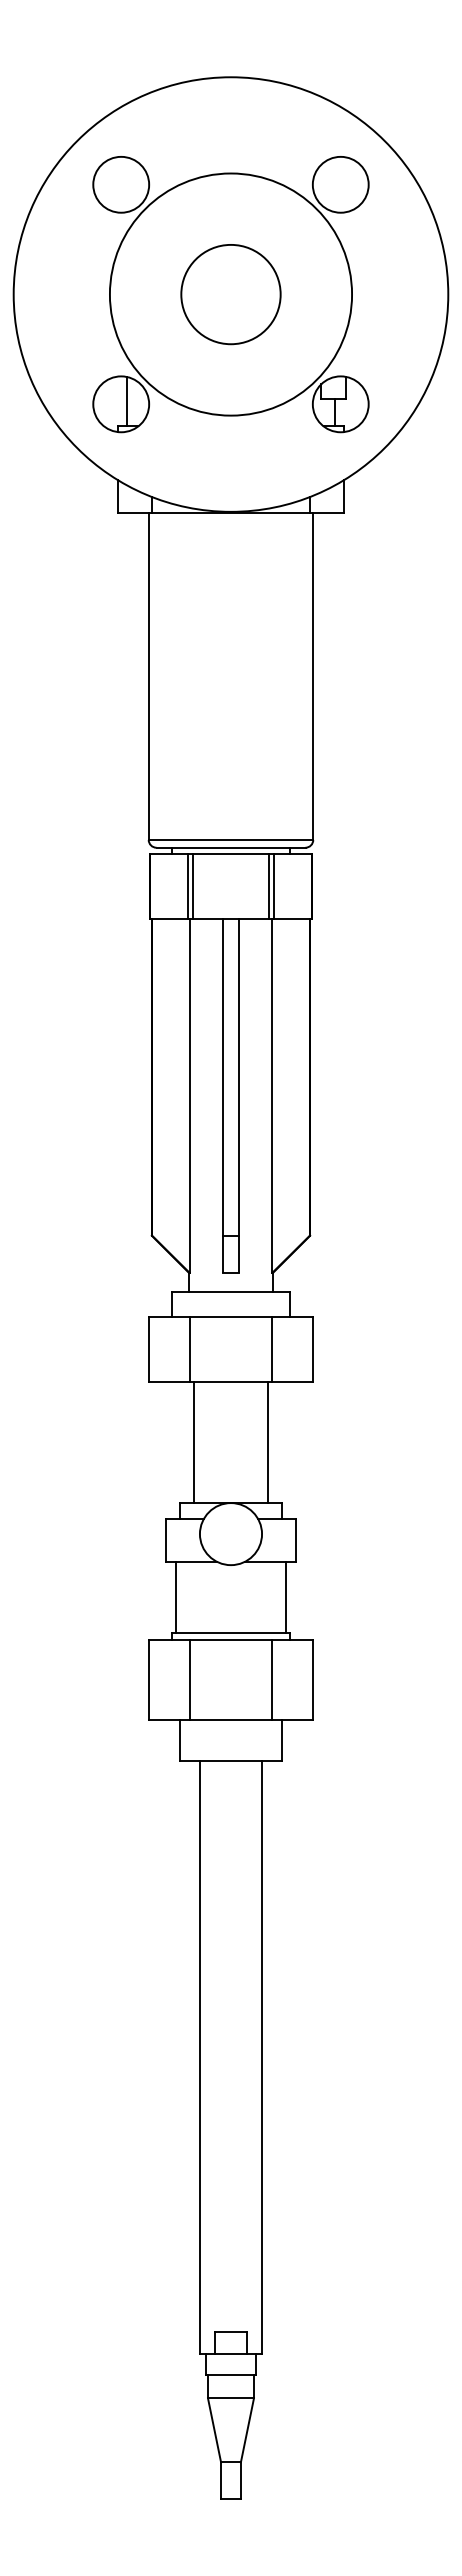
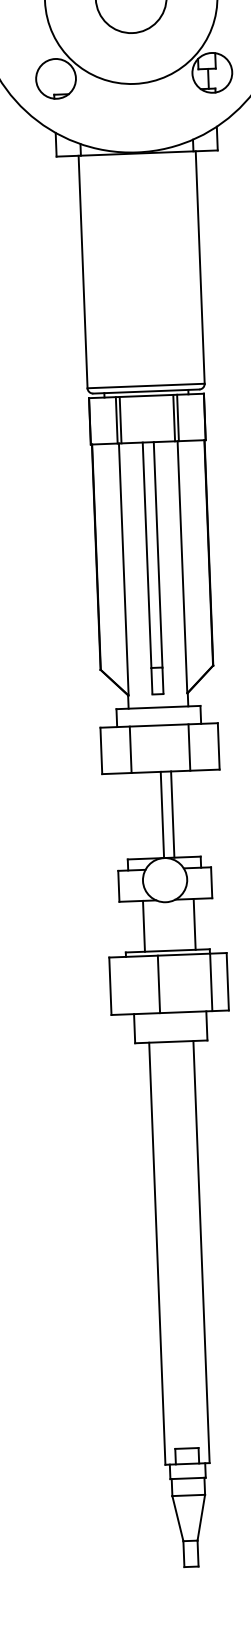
line: (127, 401) -> (60, 76), removed
line: (193, 1442) -> (162, 814), moved
line: (268, 1442) -> (172, 814), moved
line: (175, 1597) -> (143, 926), moved
line: (286, 1597) -> (194, 924), moved
line: (189, 1679) -> (158, 984), moved
line: (272, 1679) -> (211, 982), moved

